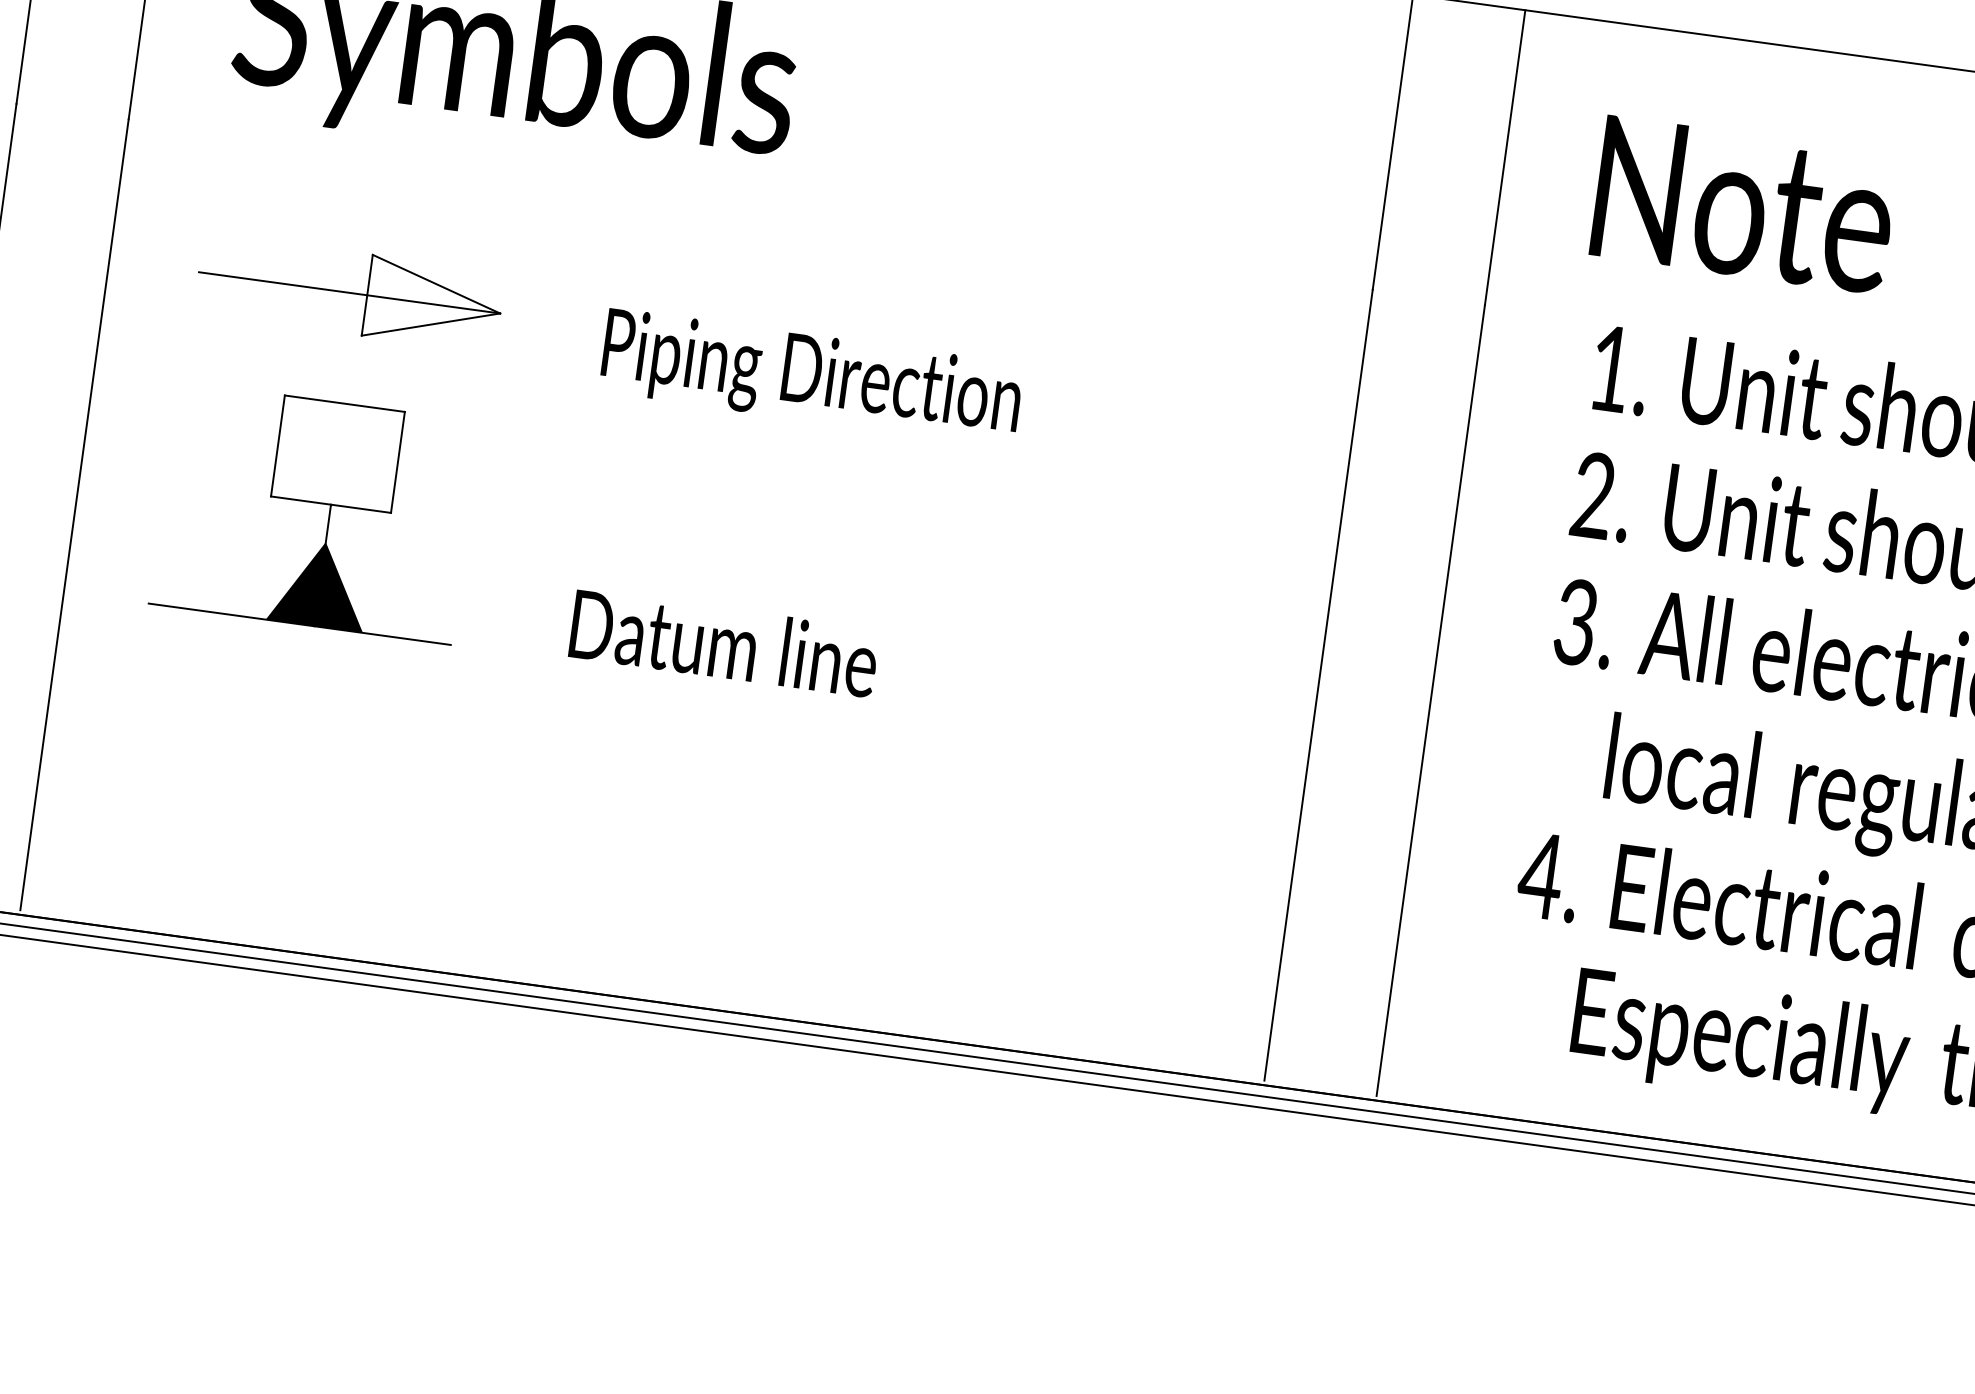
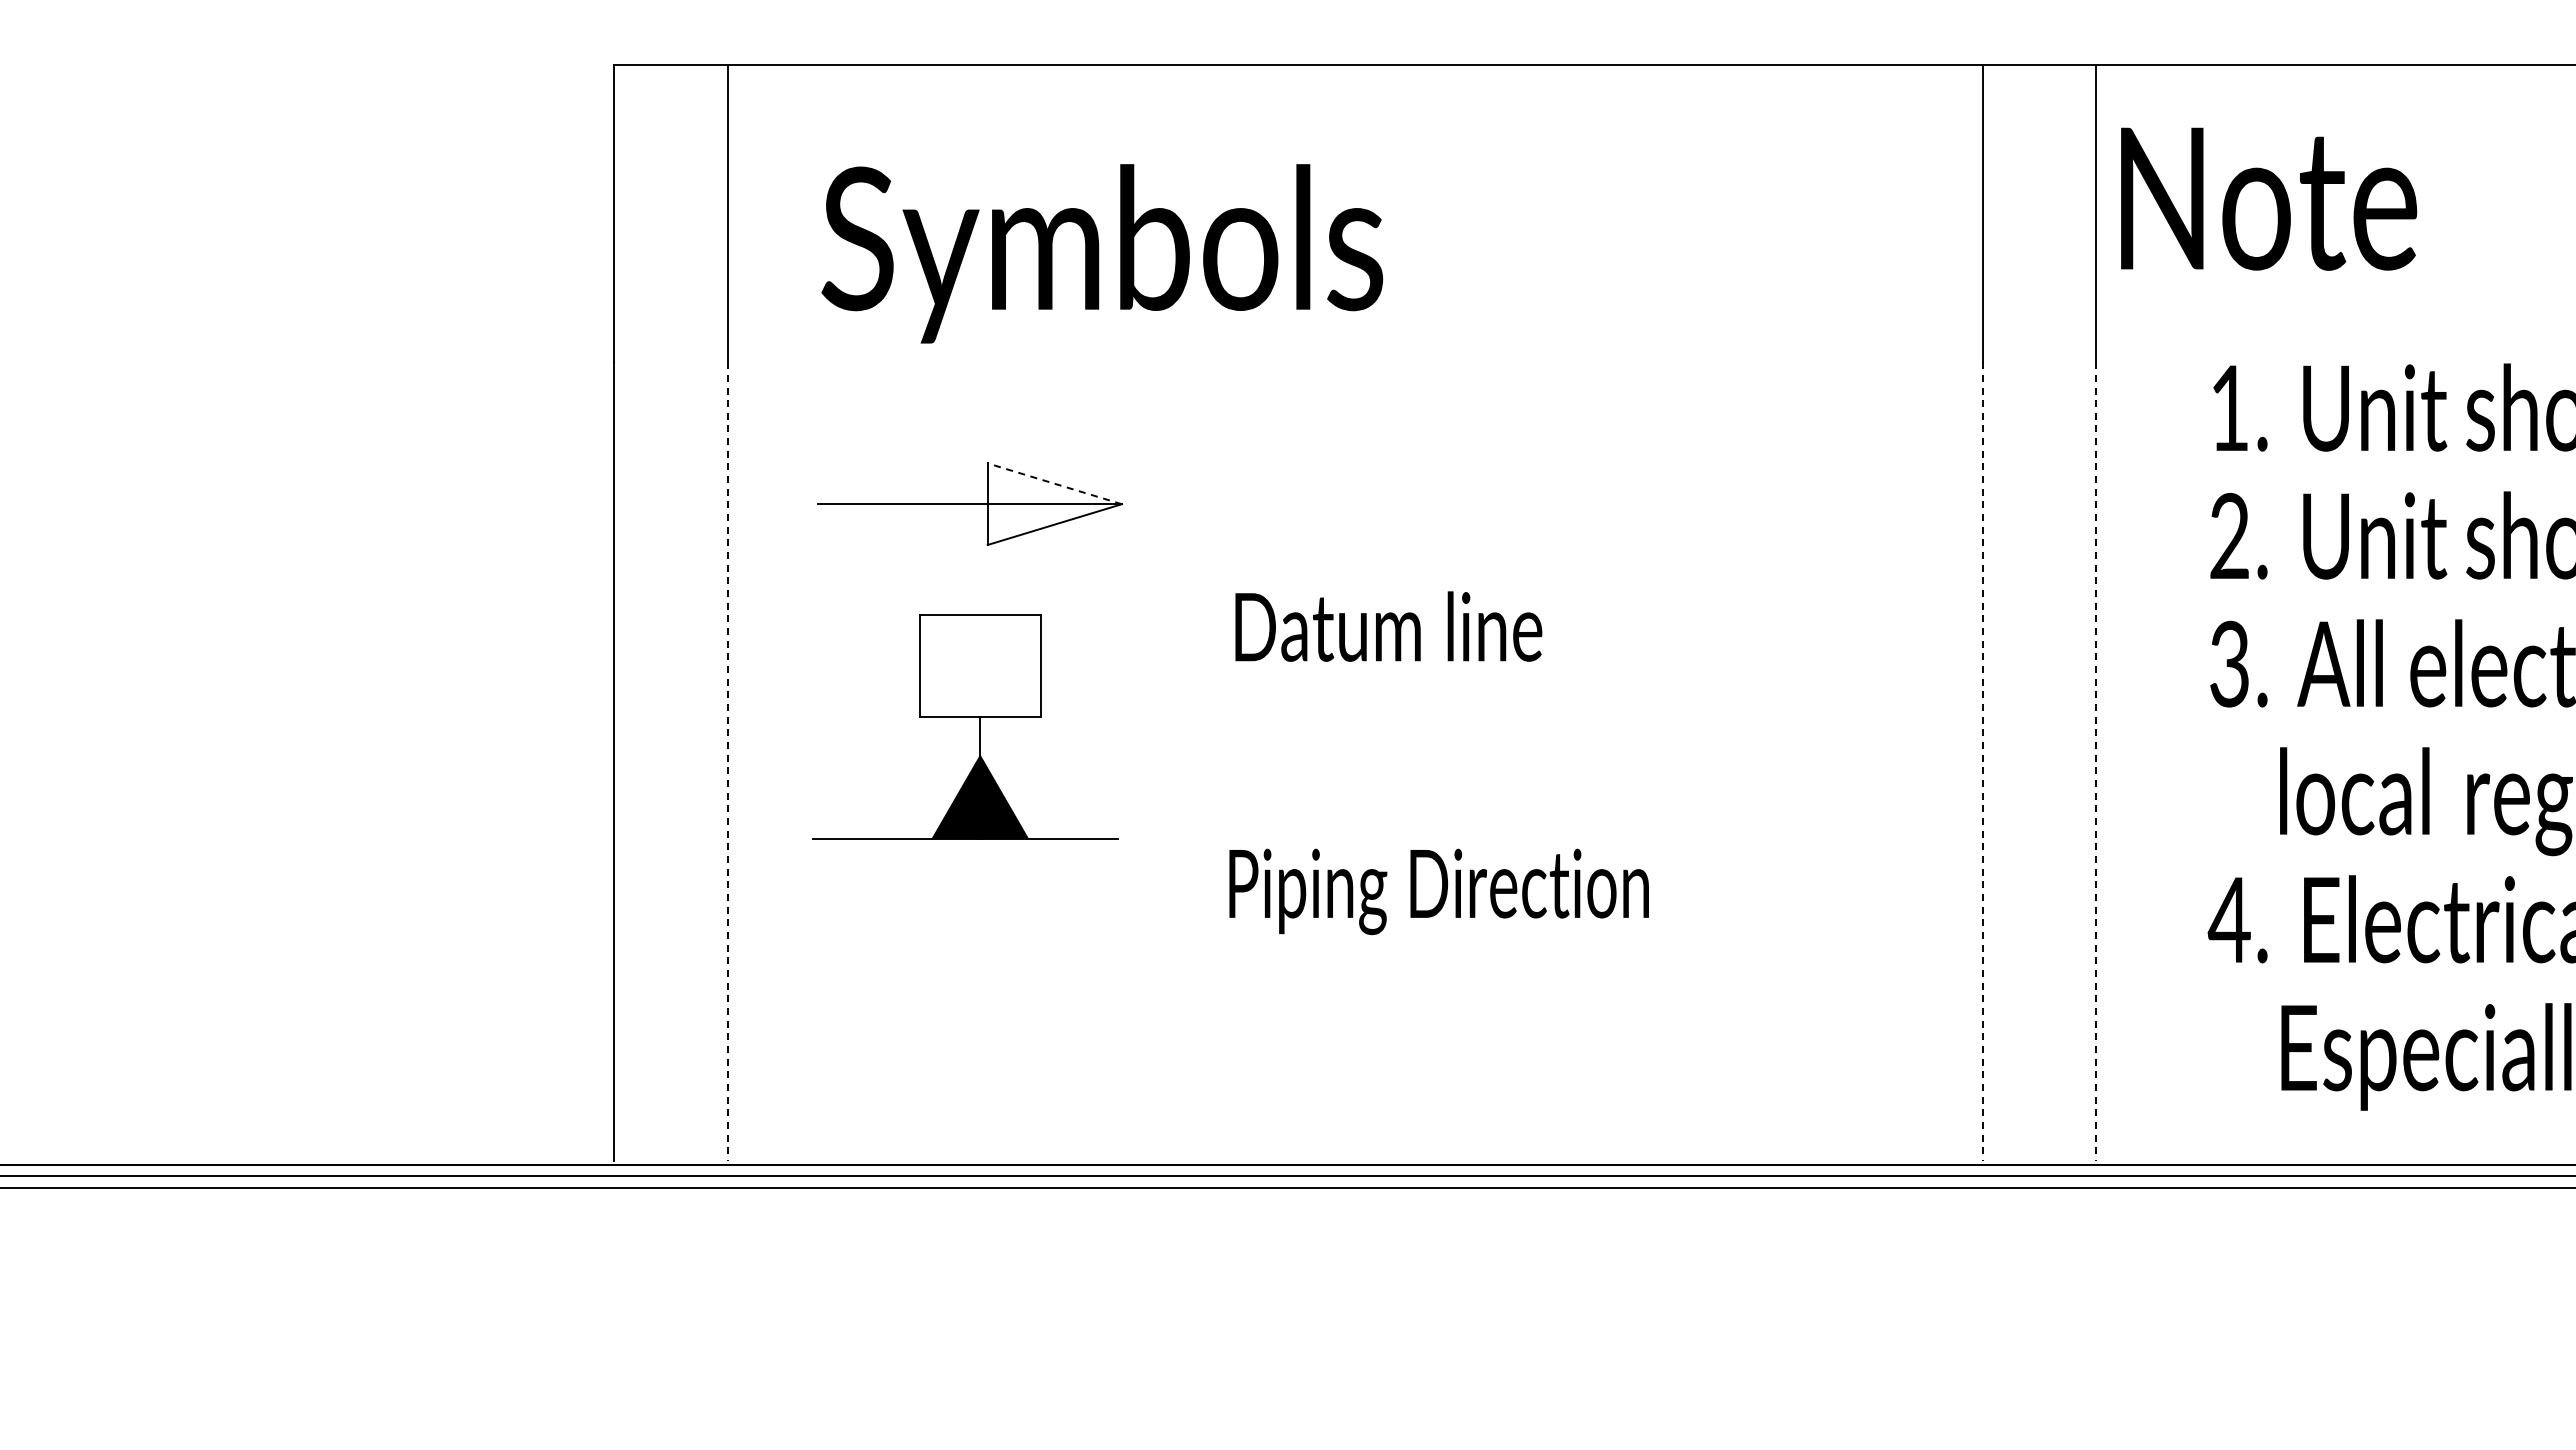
text: (1745, 204) -> (2269, 198), moved
line: (436, 283) -> (1054, 483), solid -> dashed
text: (810, 377) -> (1438, 891), moved
line: (74, 514) -> (727, 761), solid -> dashed
text: (724, 643) -> (1388, 626), moved
line: (1318, 685) -> (1983, 761), solid -> dashed
line: (1430, 700) -> (2096, 761), solid -> dashed

